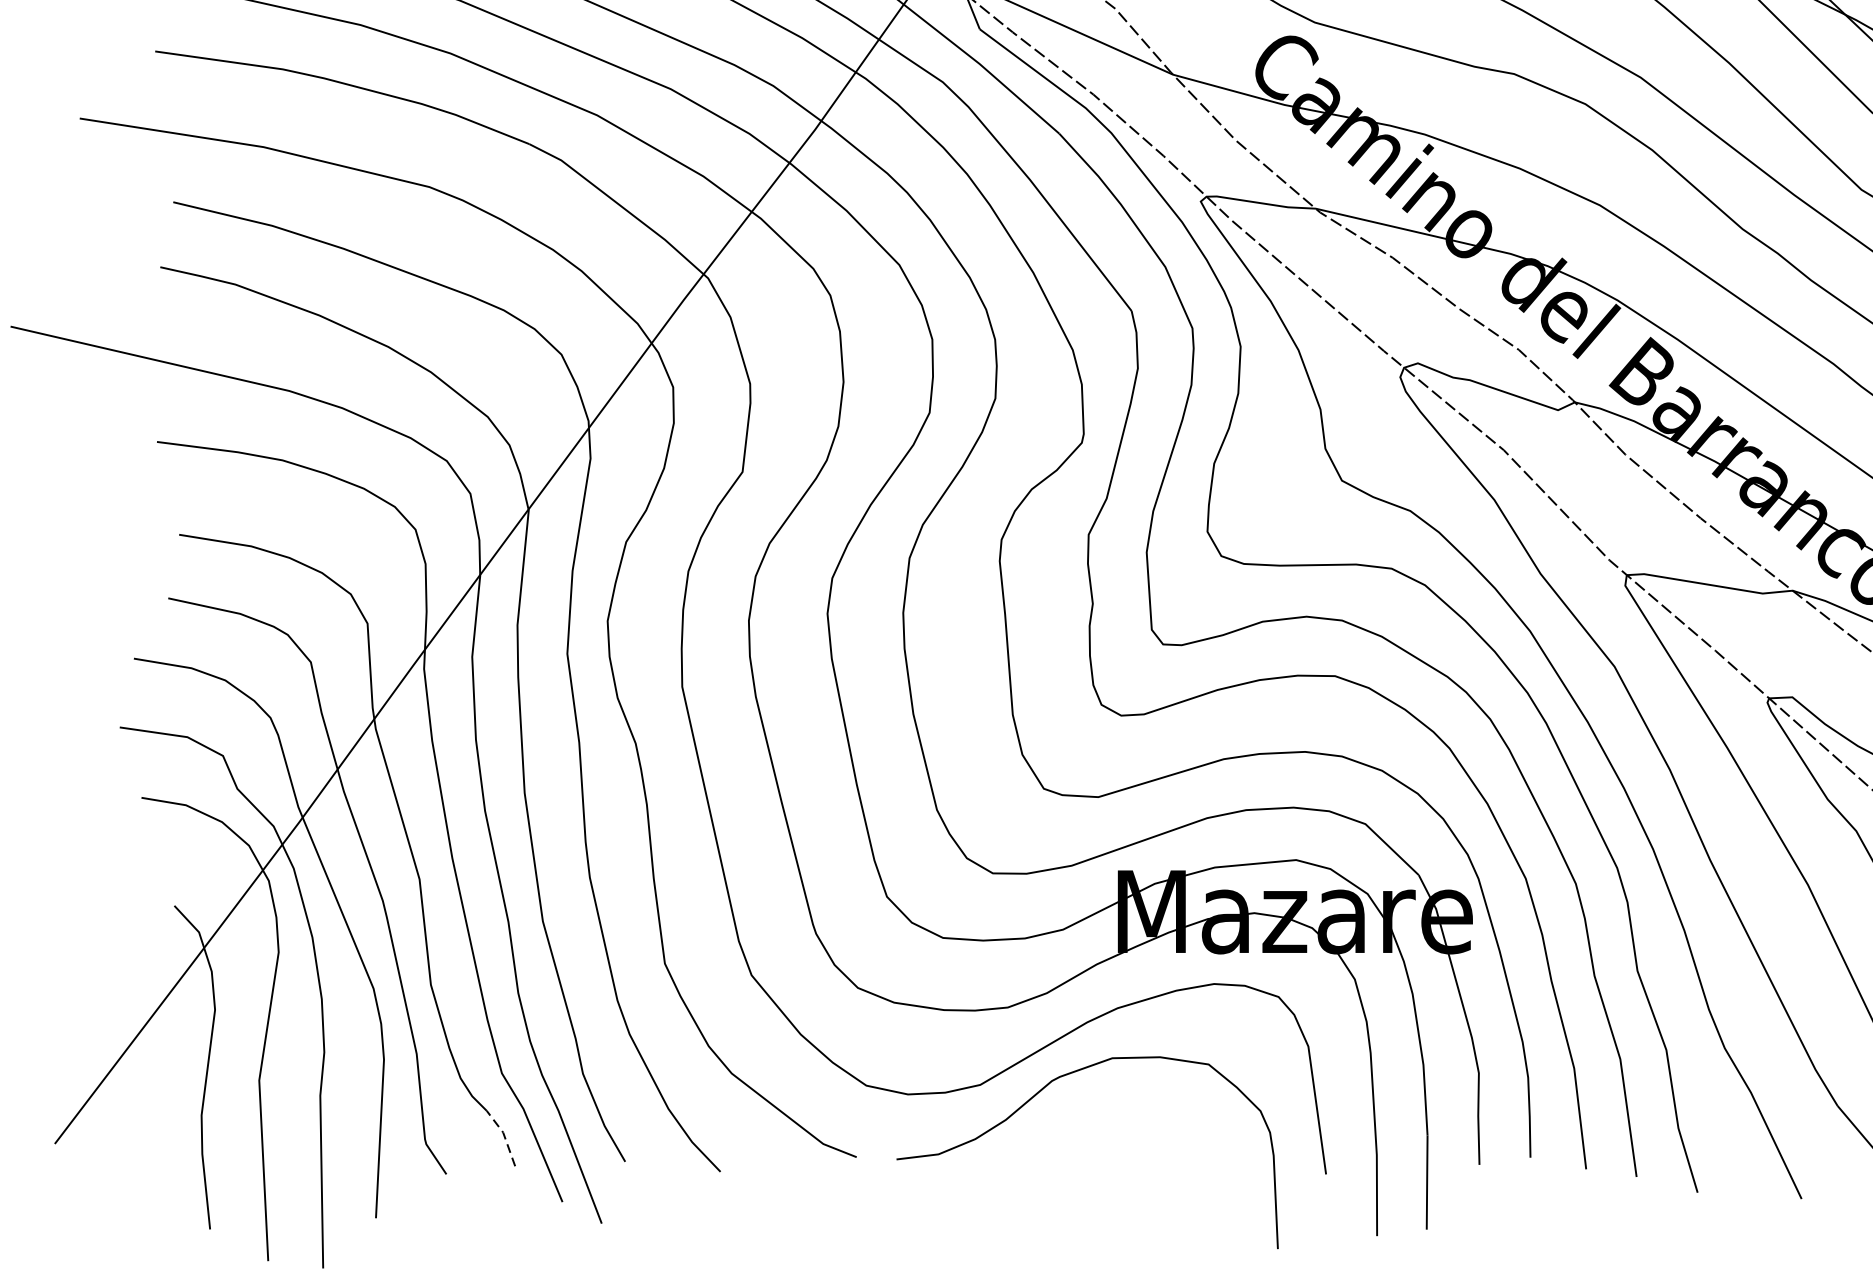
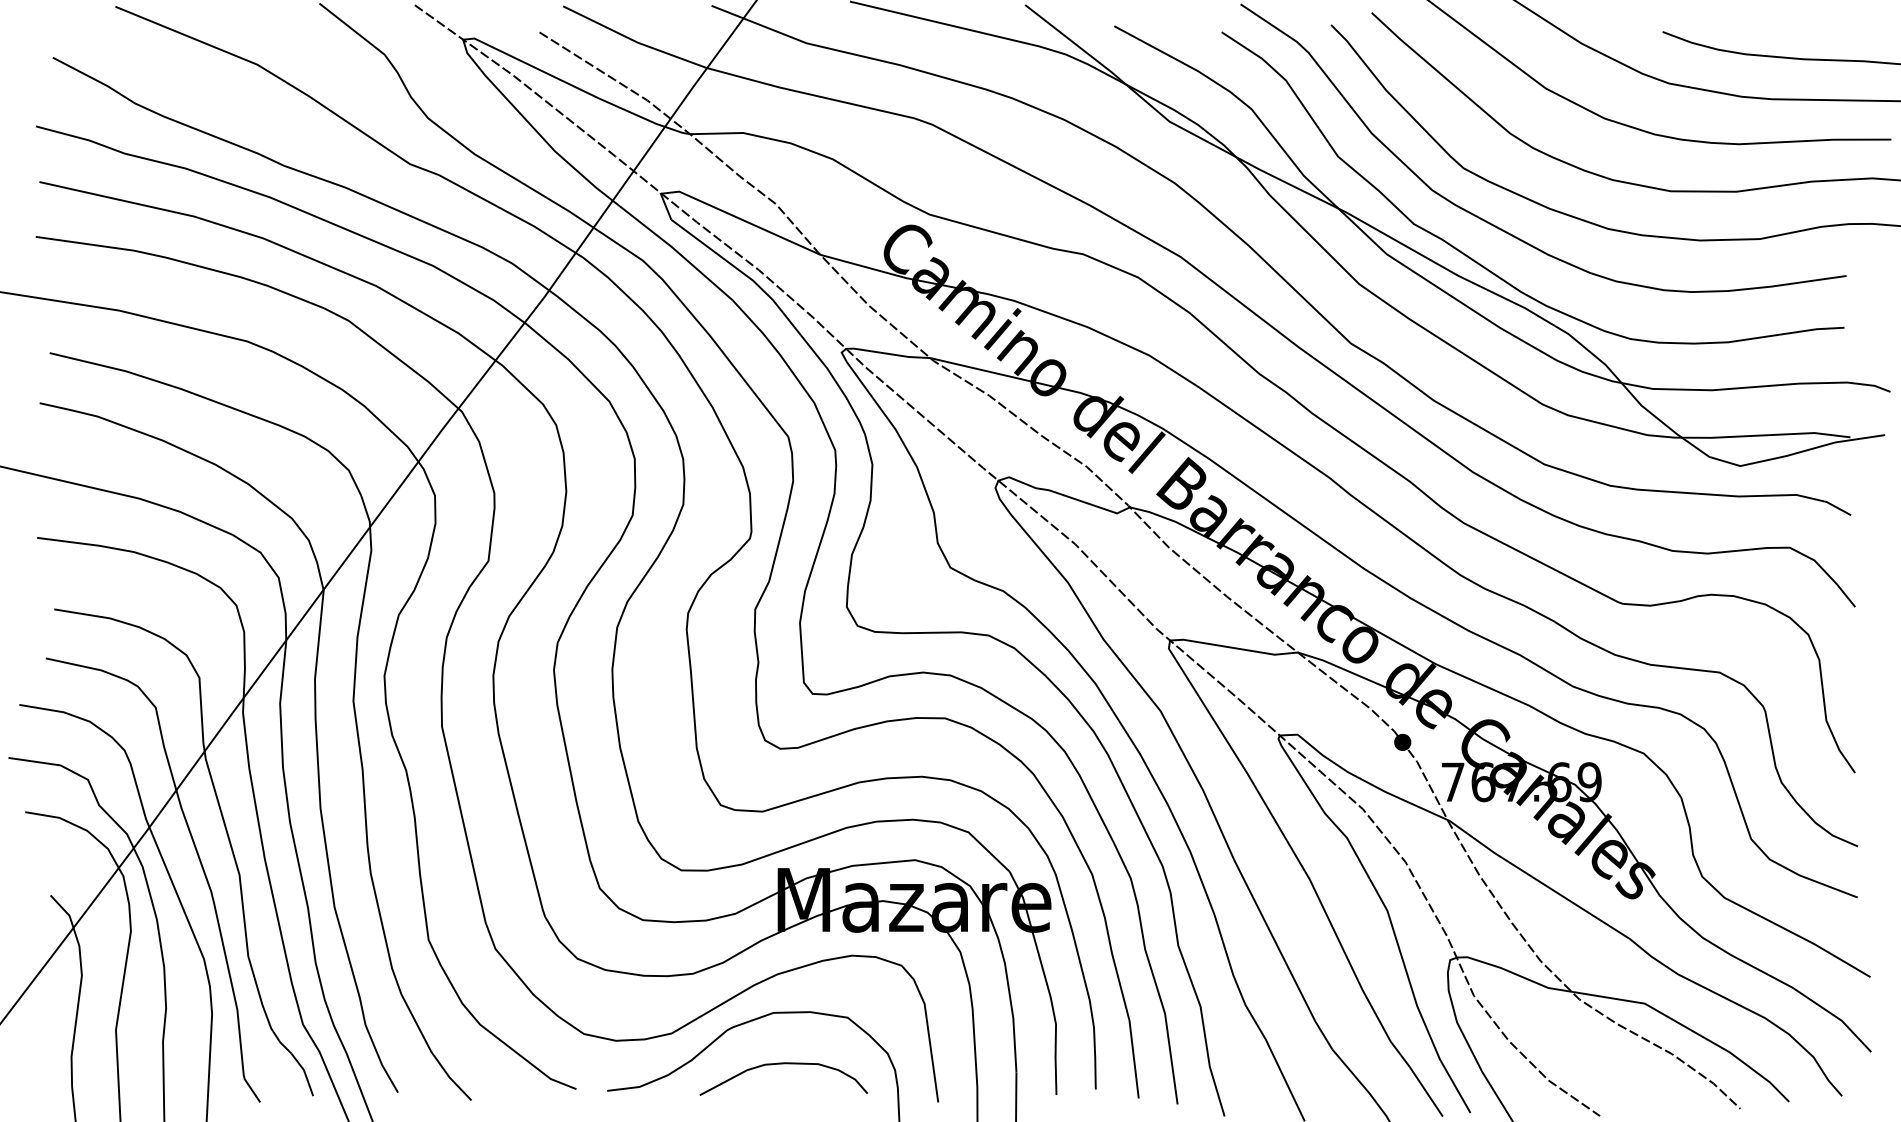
curve: (1125, 1125) -> (783, 1064), added
line: (503, 1135) -> (304, 1072), dashed -> solid

